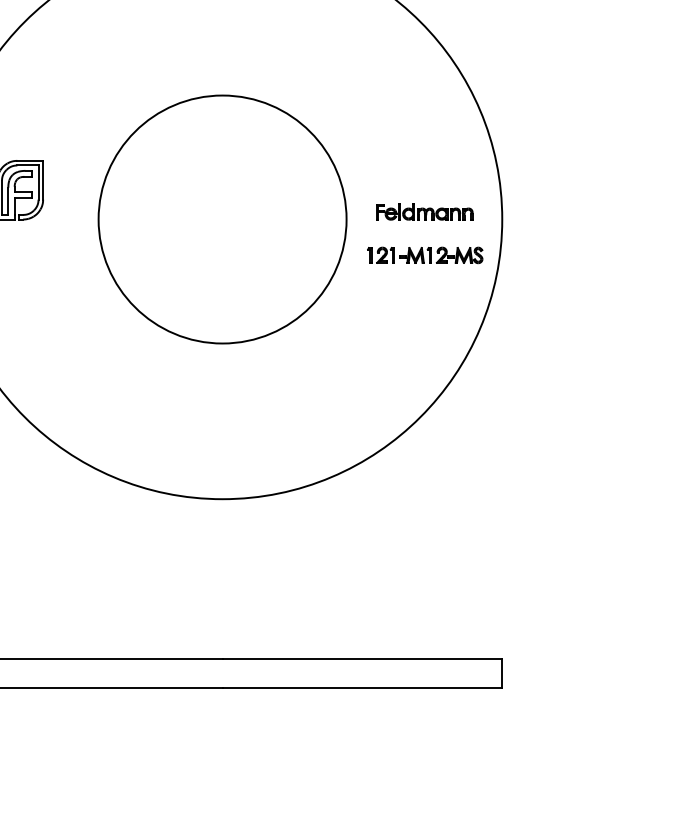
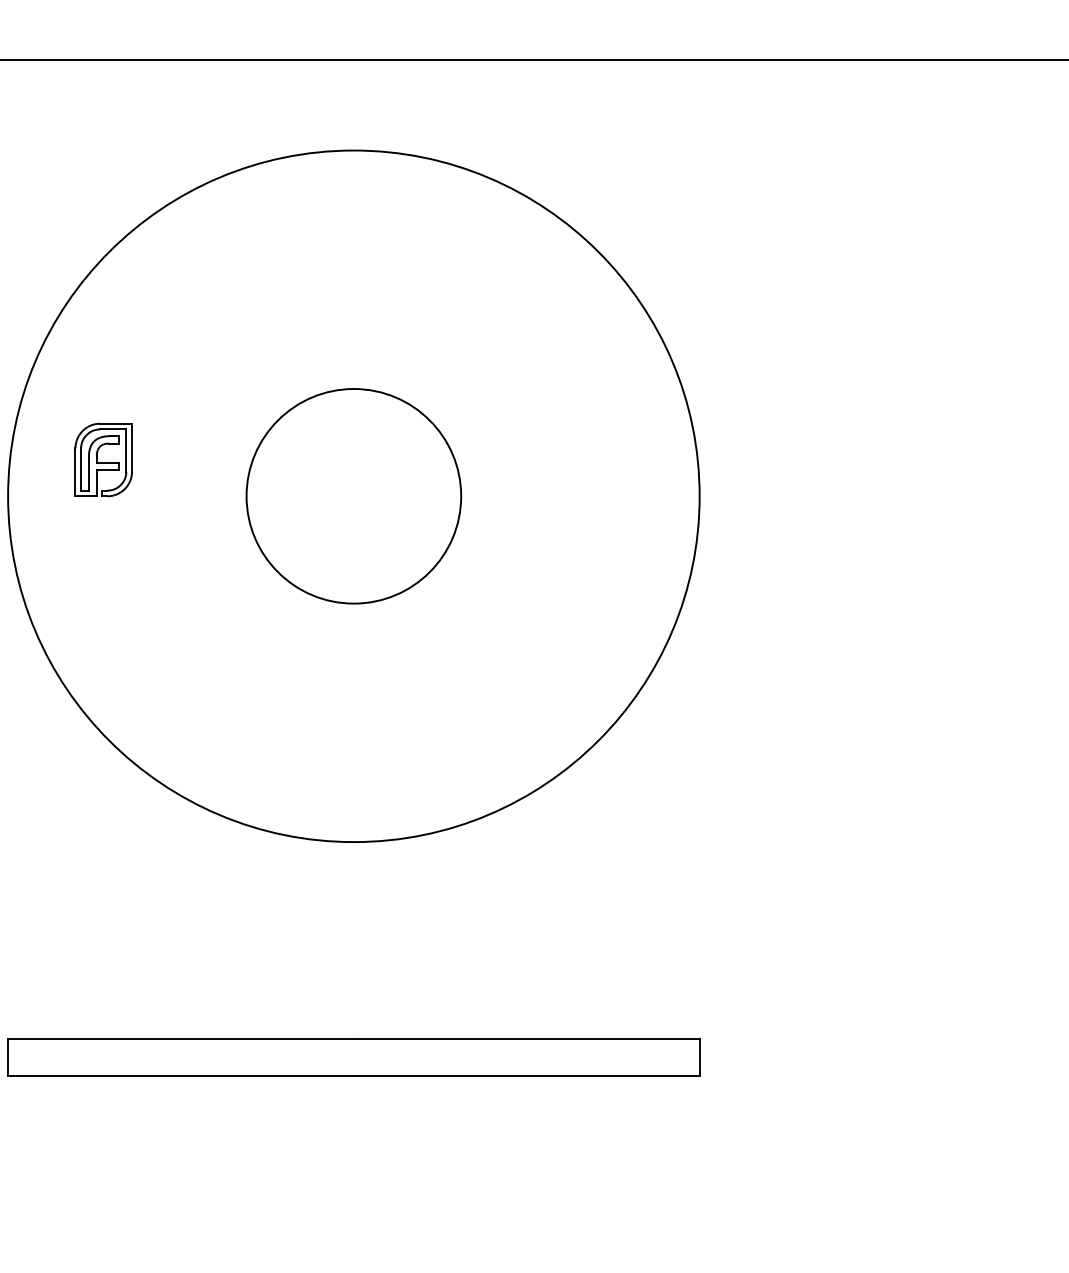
part: (424, 212) -> (603, 487), removed
circle: (222, 219) -> (353, 496), size x0.7
part: (425, 255) -> (604, 540), removed

